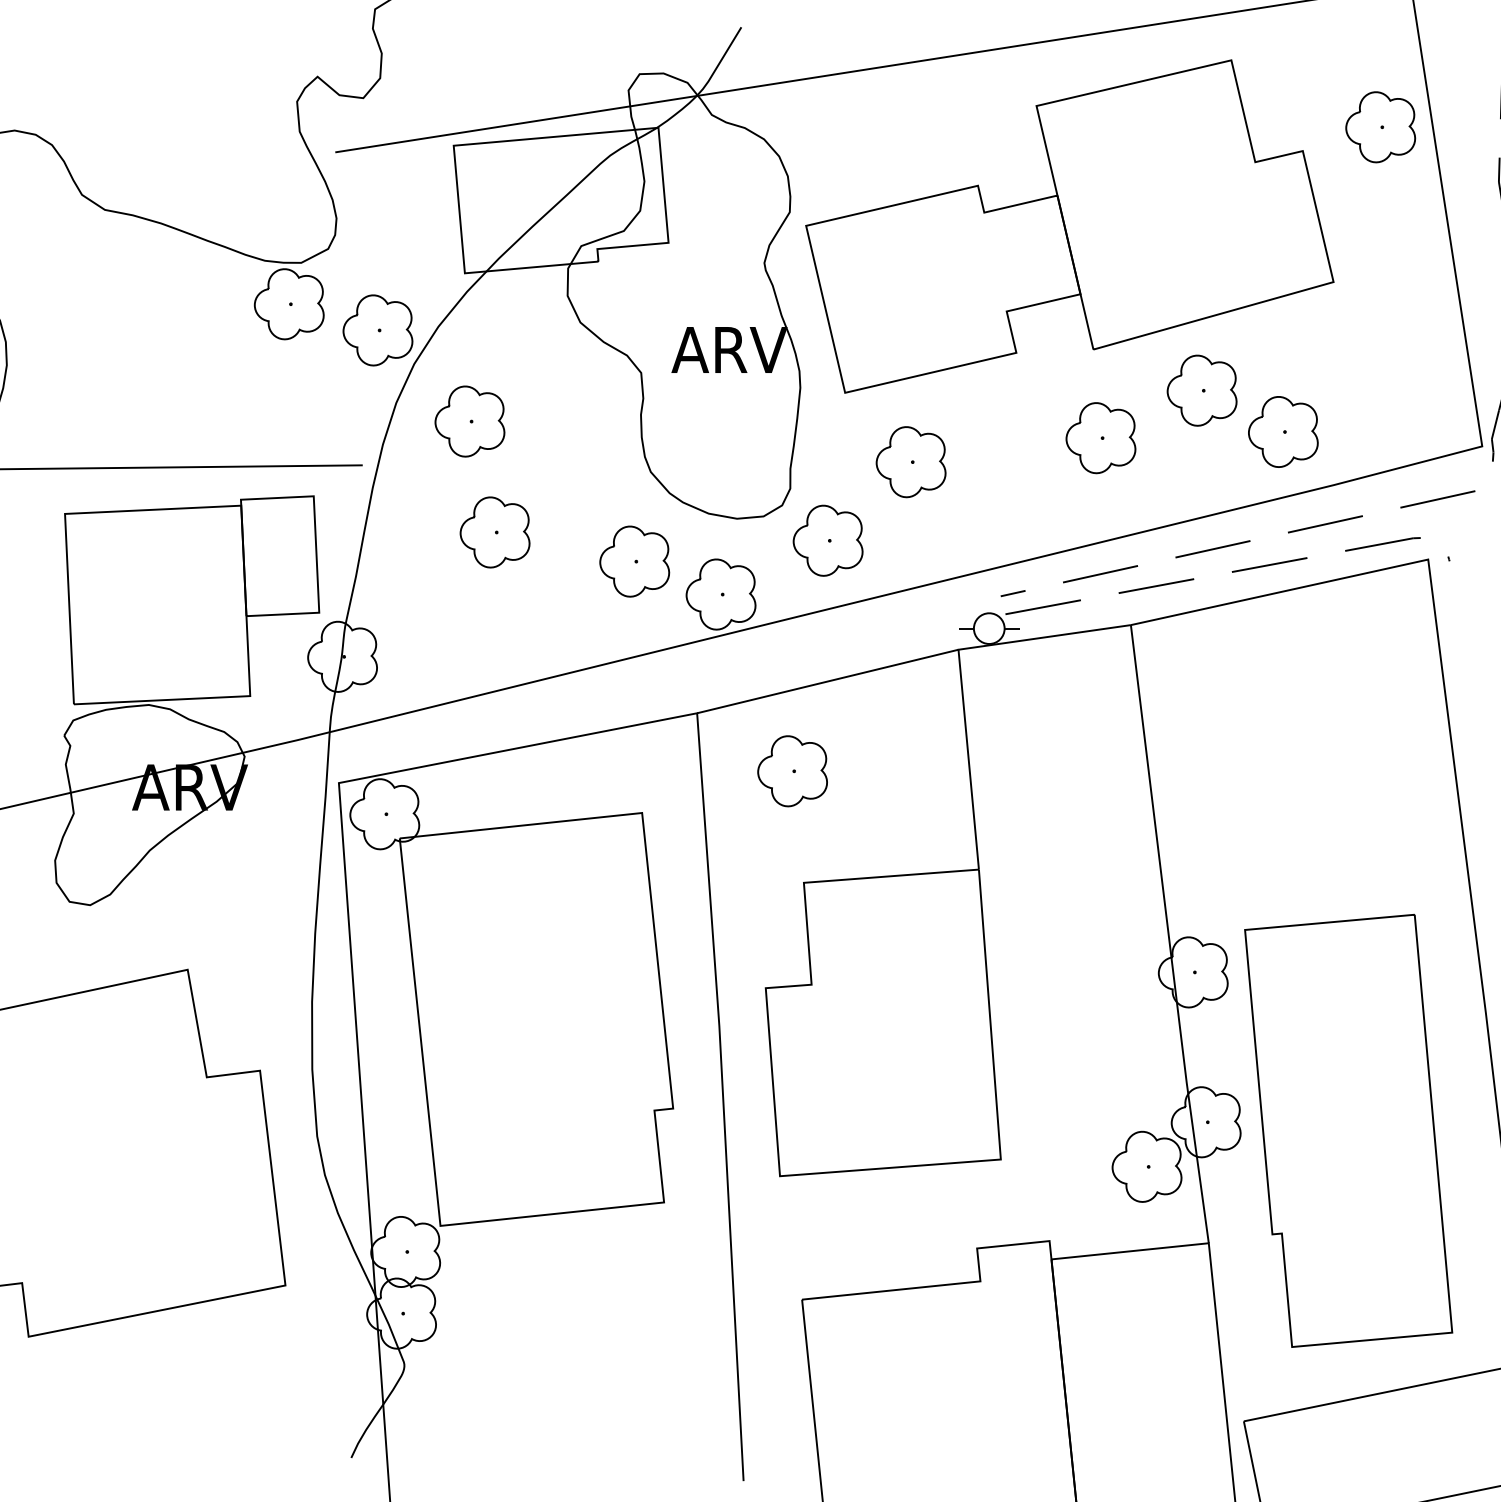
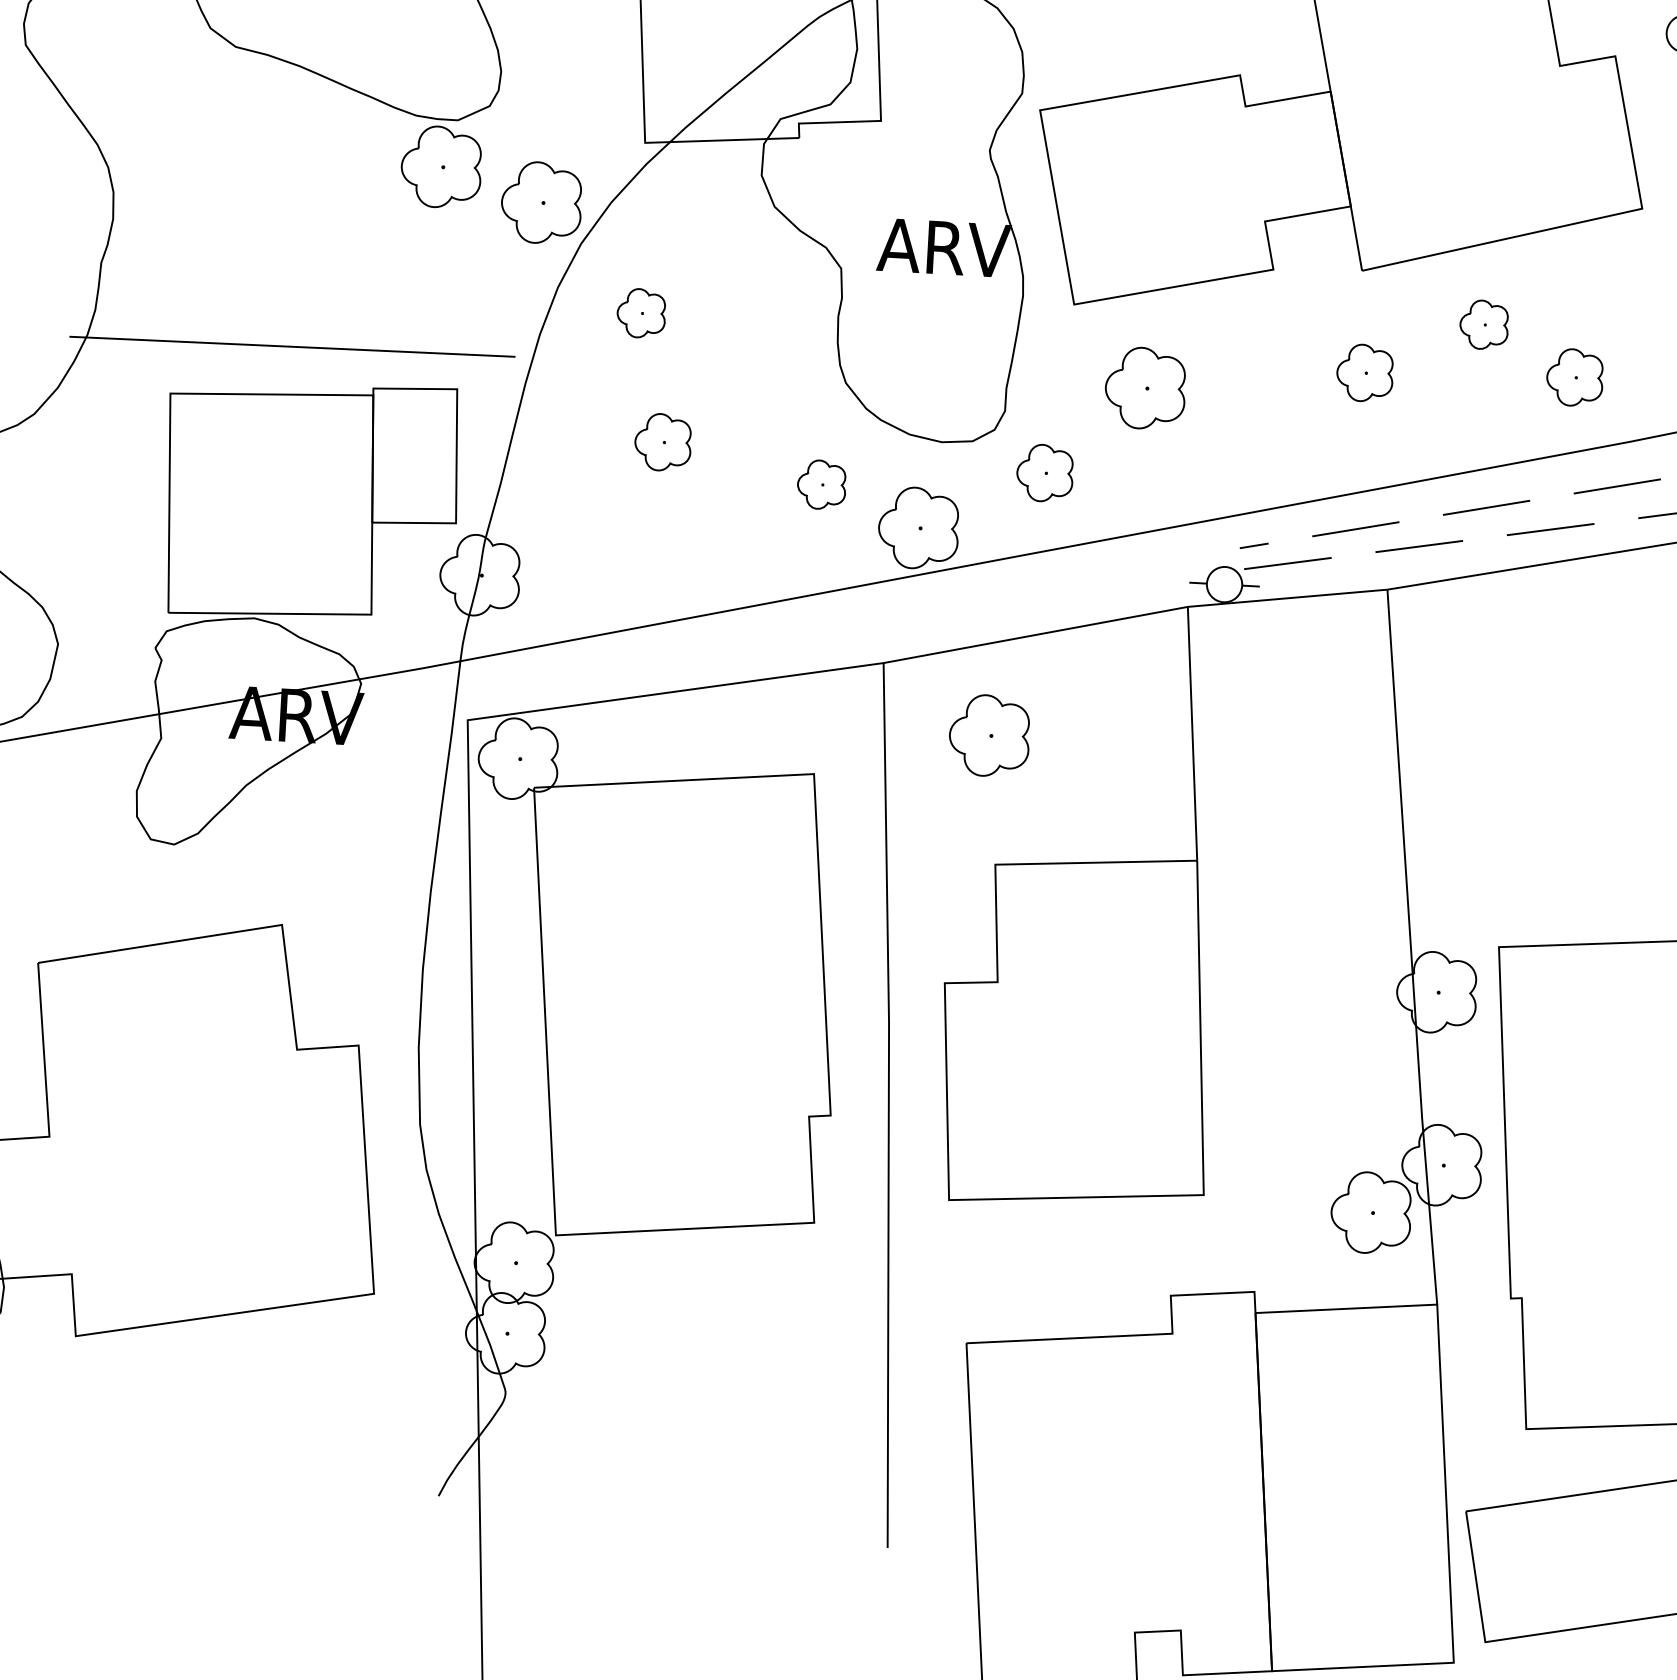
part: (1201, 390) -> (1483, 324), size x0.6
part: (469, 421) -> (640, 313), size x0.6
part: (1283, 431) -> (1575, 377), size x0.7
part: (1100, 438) -> (1364, 373), size x0.7
part: (494, 532) -> (662, 442), size x0.7
part: (827, 540) -> (1044, 473), size x0.7
part: (634, 561) -> (821, 484), size x0.6

